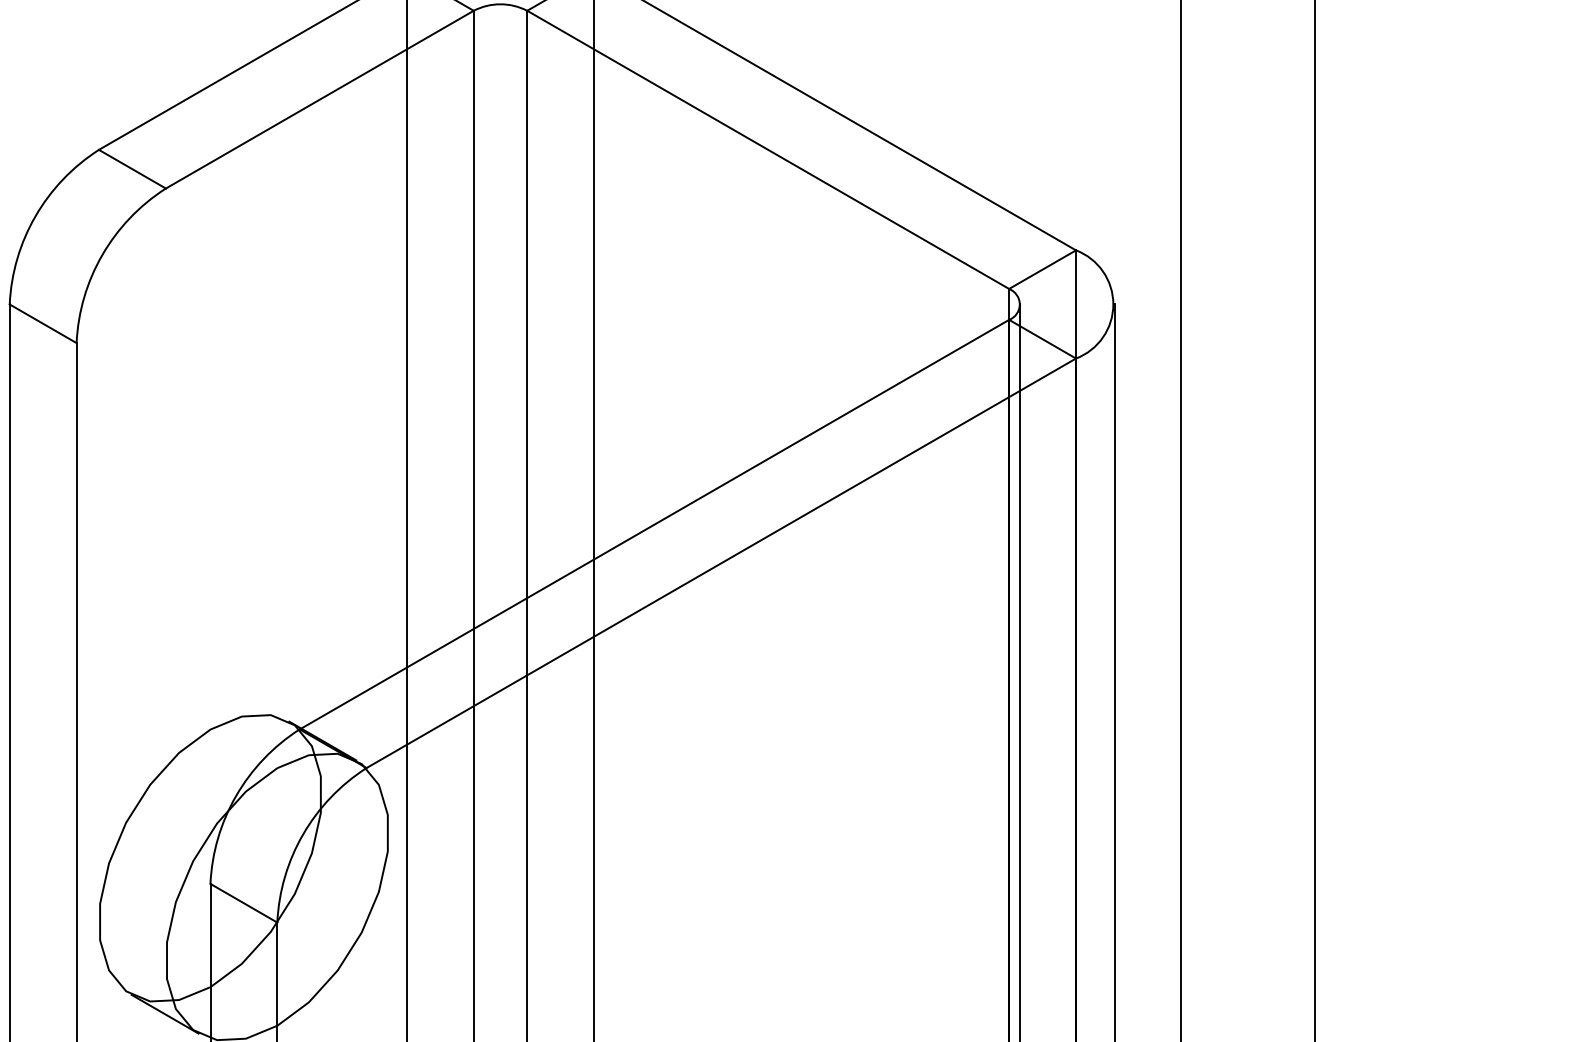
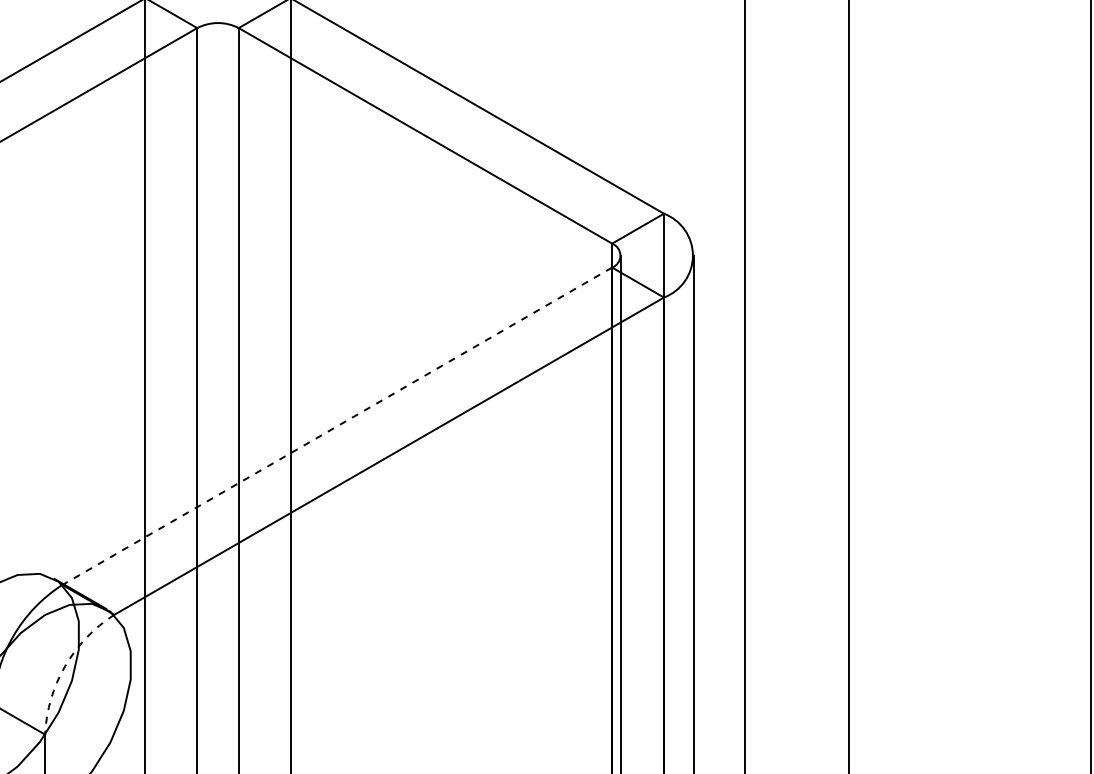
line: (654, 524) -> (337, 426), solid -> dashed
arc: (303, 834) -> (65, 666), solid -> dashed

